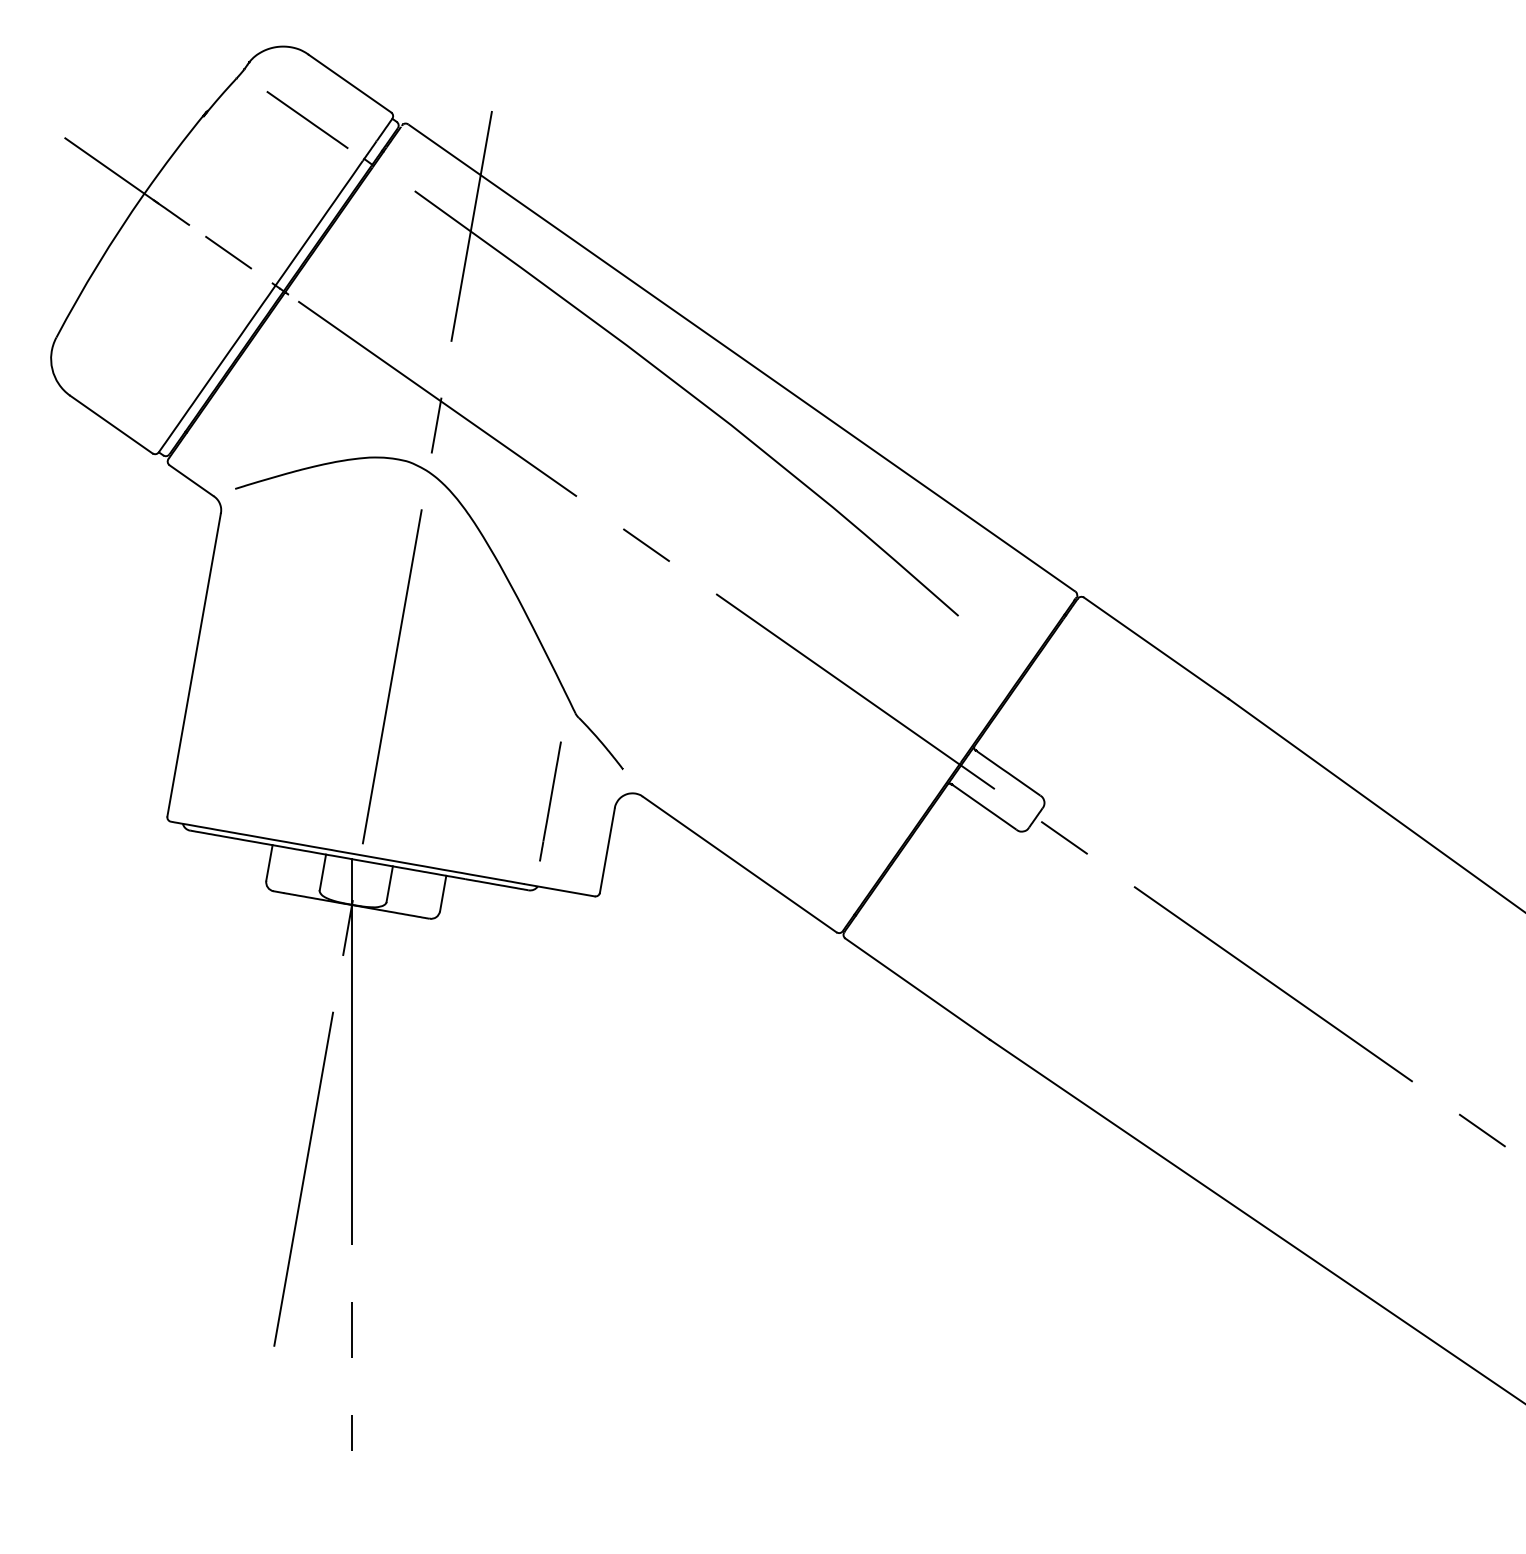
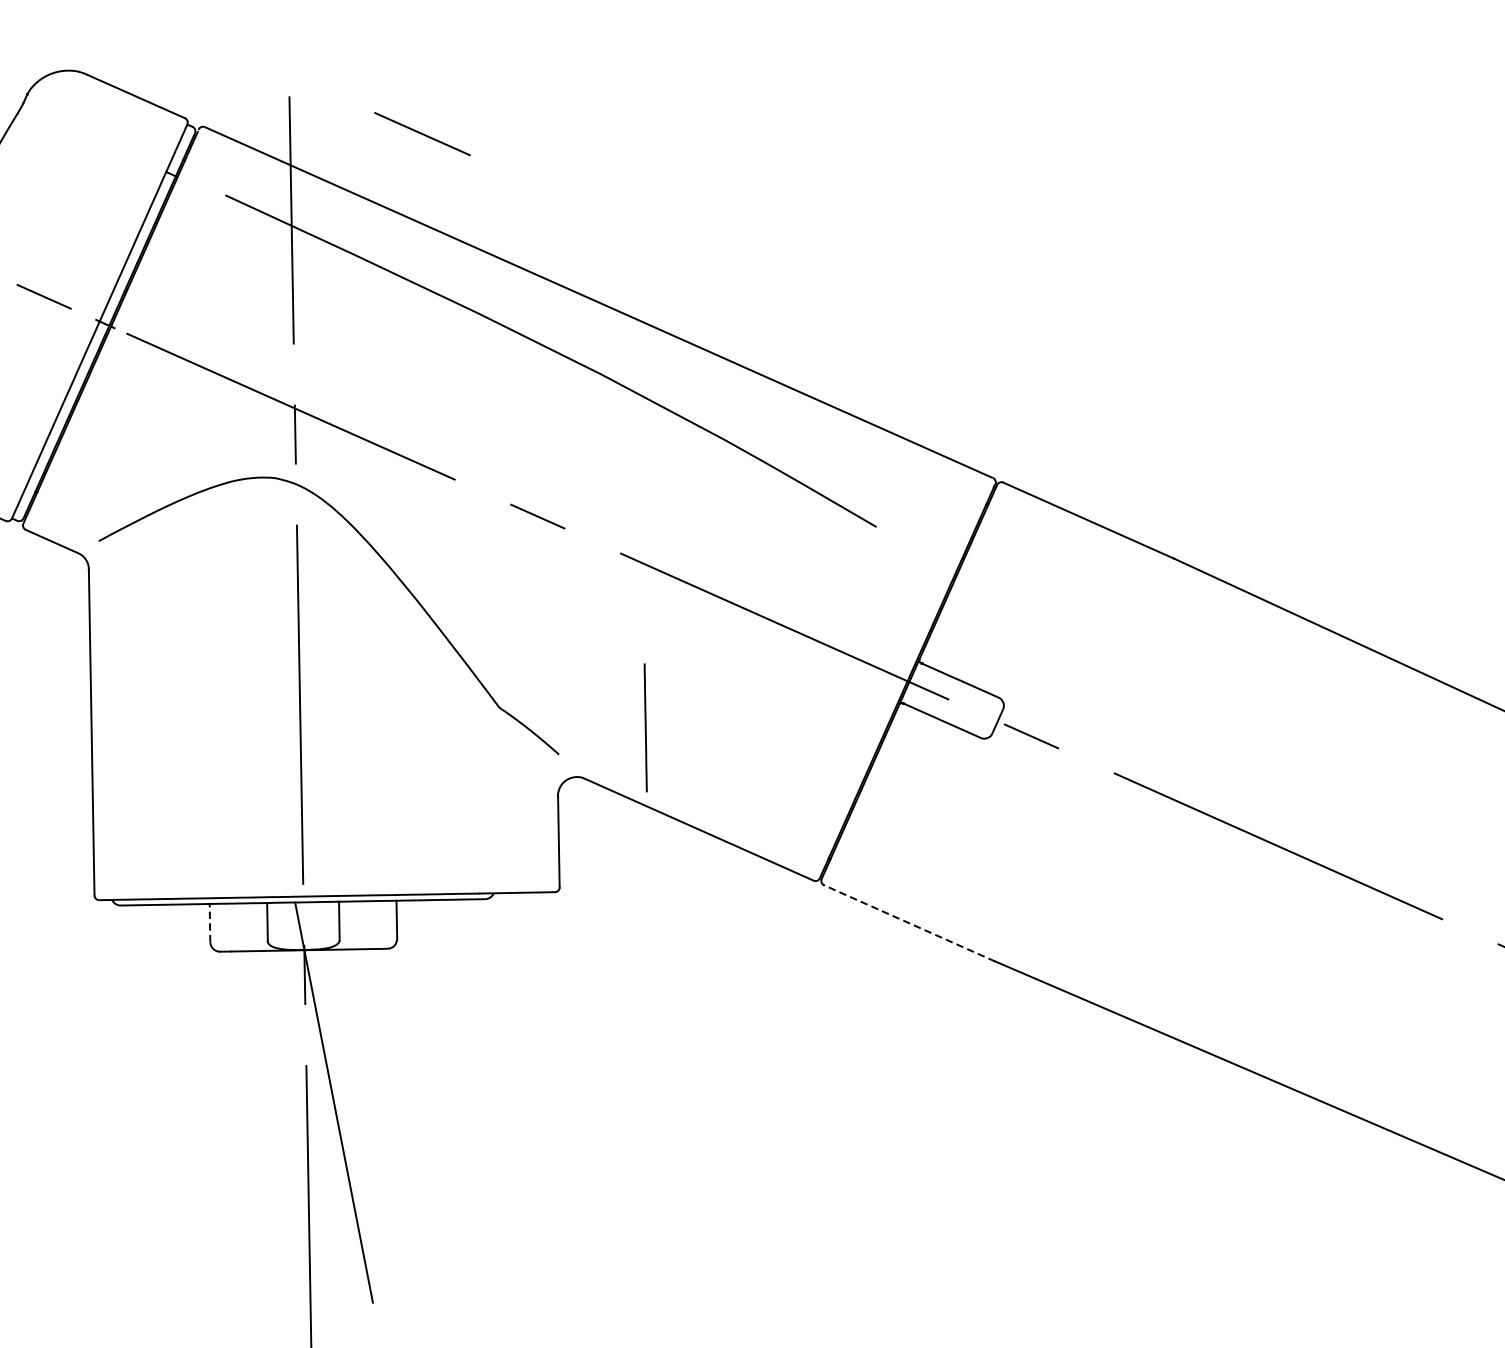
line: (307, 120) -> (422, 134), moved
line: (550, 801) -> (645, 727), moved
line: (269, 862) -> (209, 922), solid -> dashed
line: (917, 989) -> (909, 923), solid -> dashed

